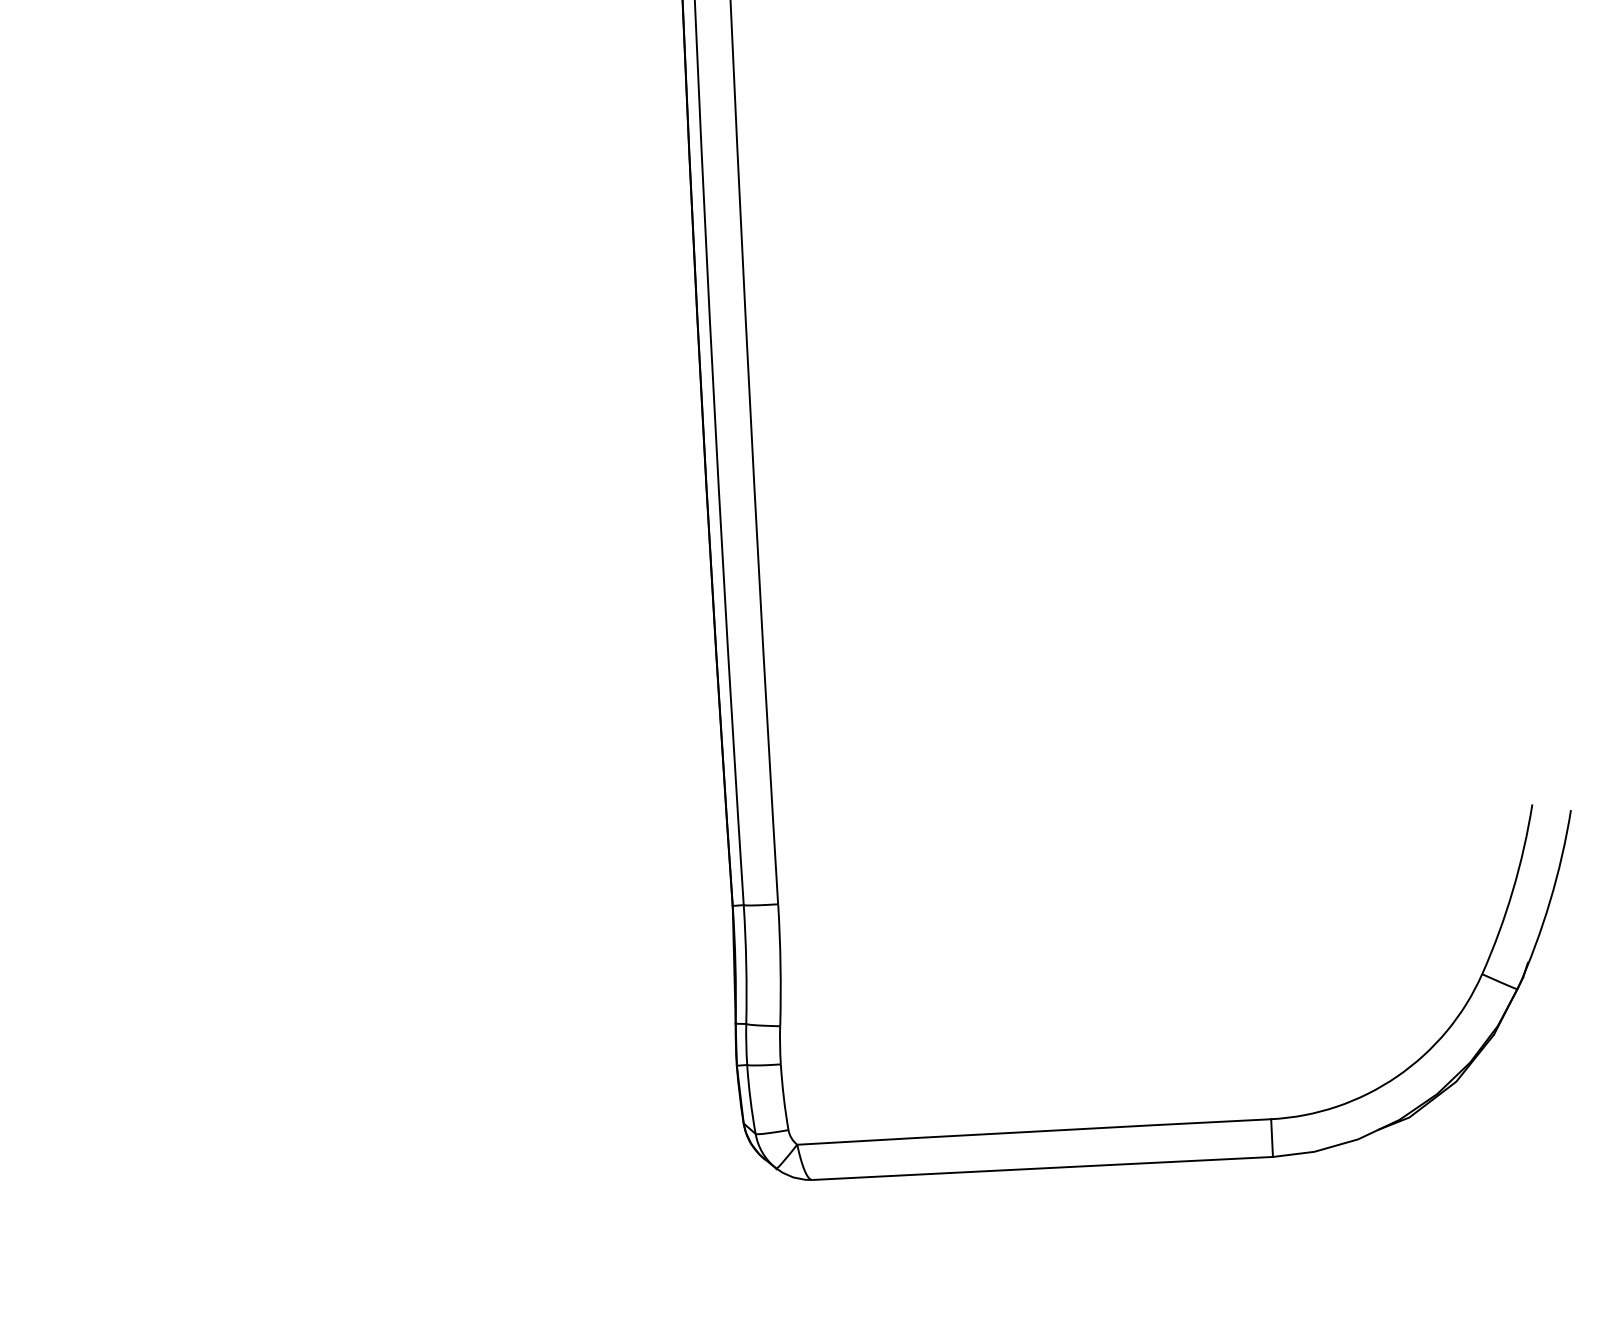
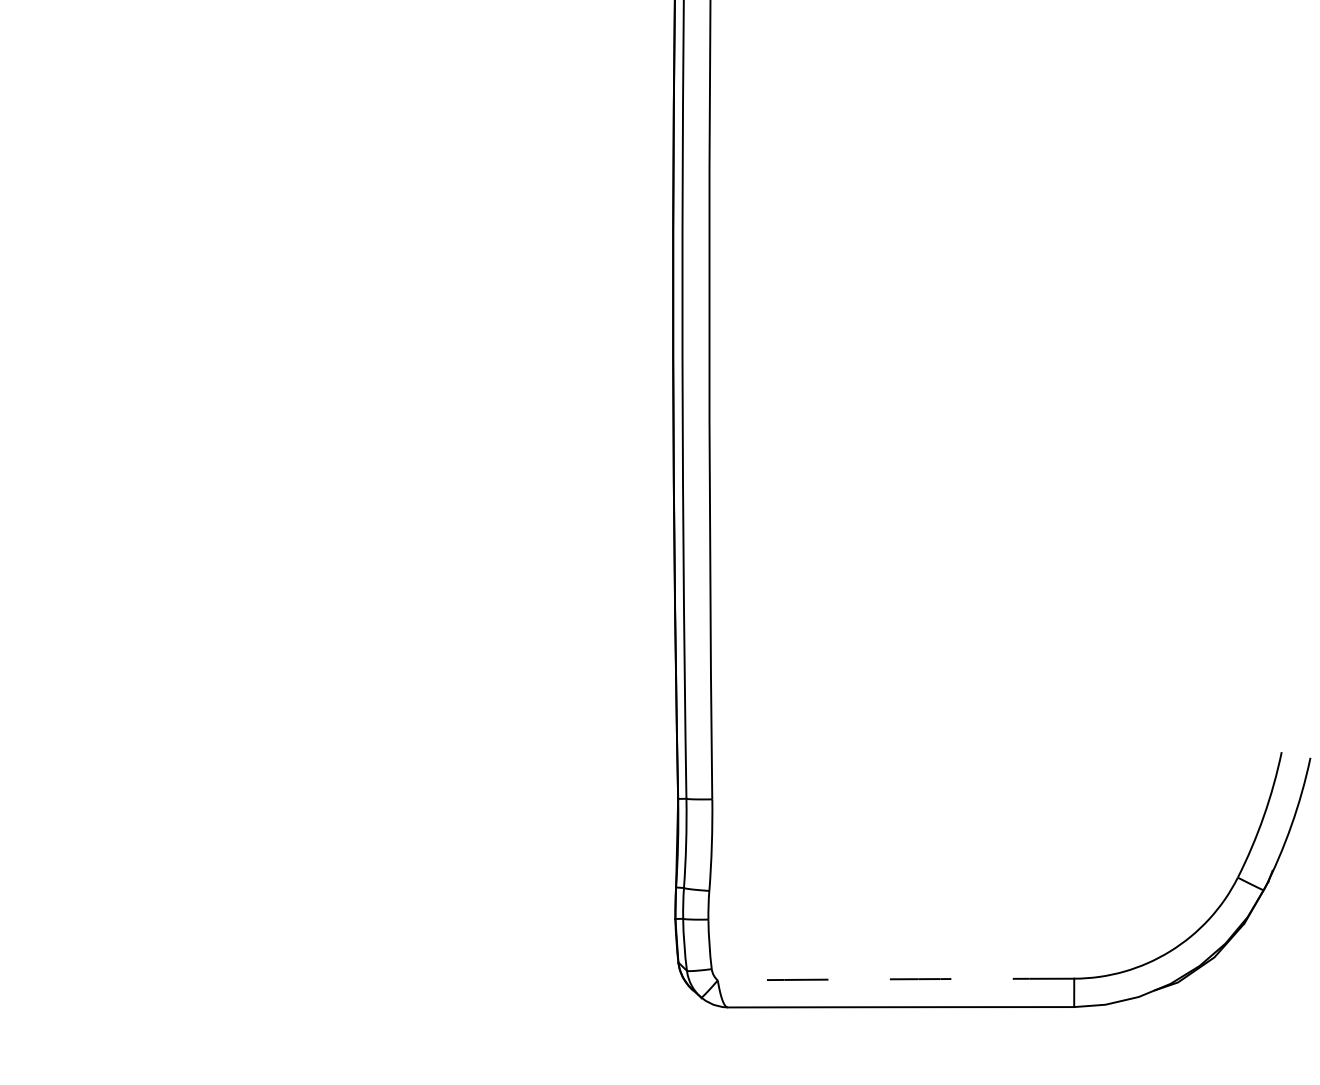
arc: (1034, 1131) -> (896, 979), solid -> dashed

